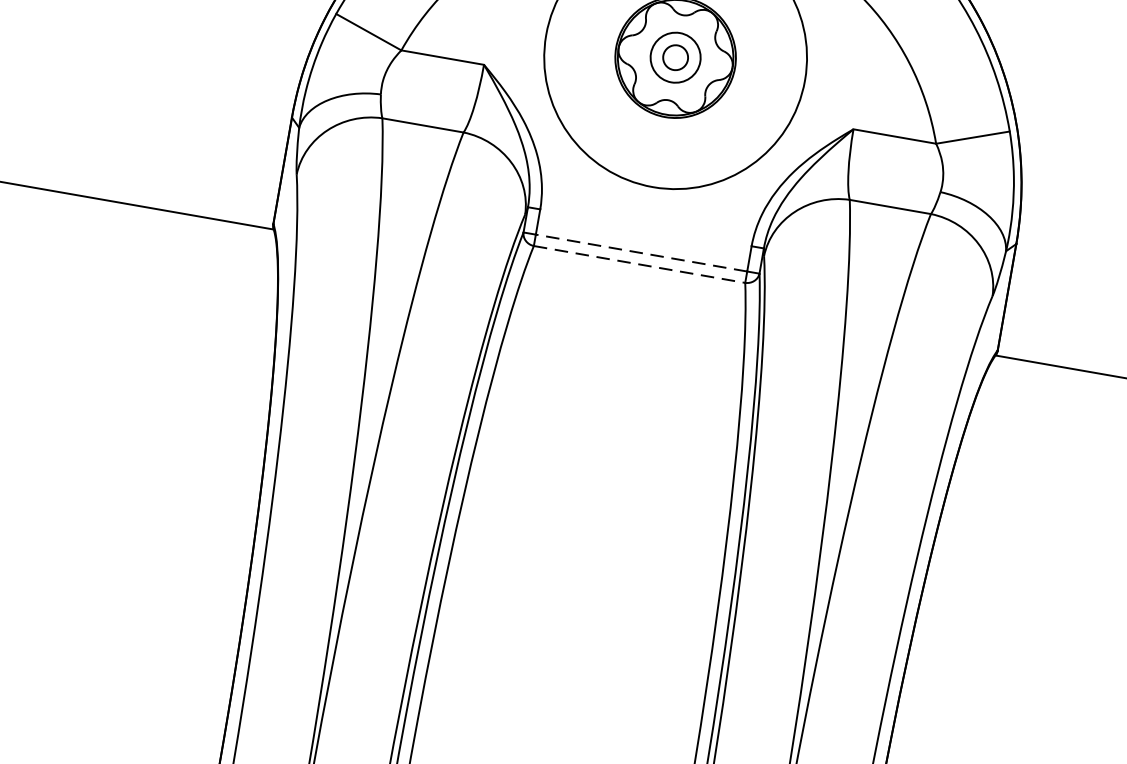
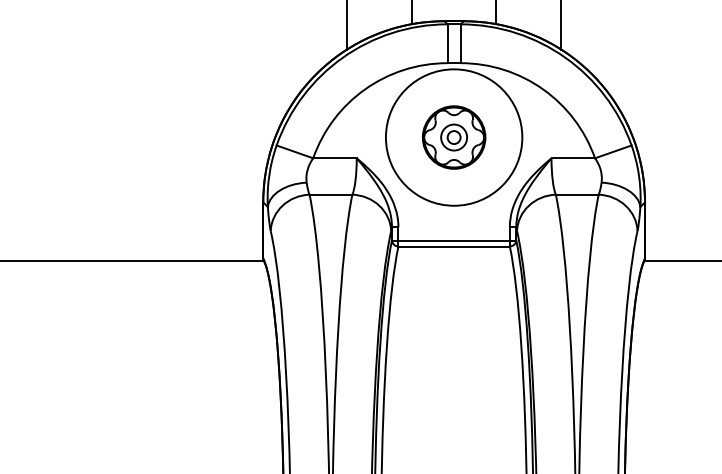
line: (642, 253) -> (454, 240), dashed -> solid
line: (640, 264) -> (454, 246), dashed -> solid

